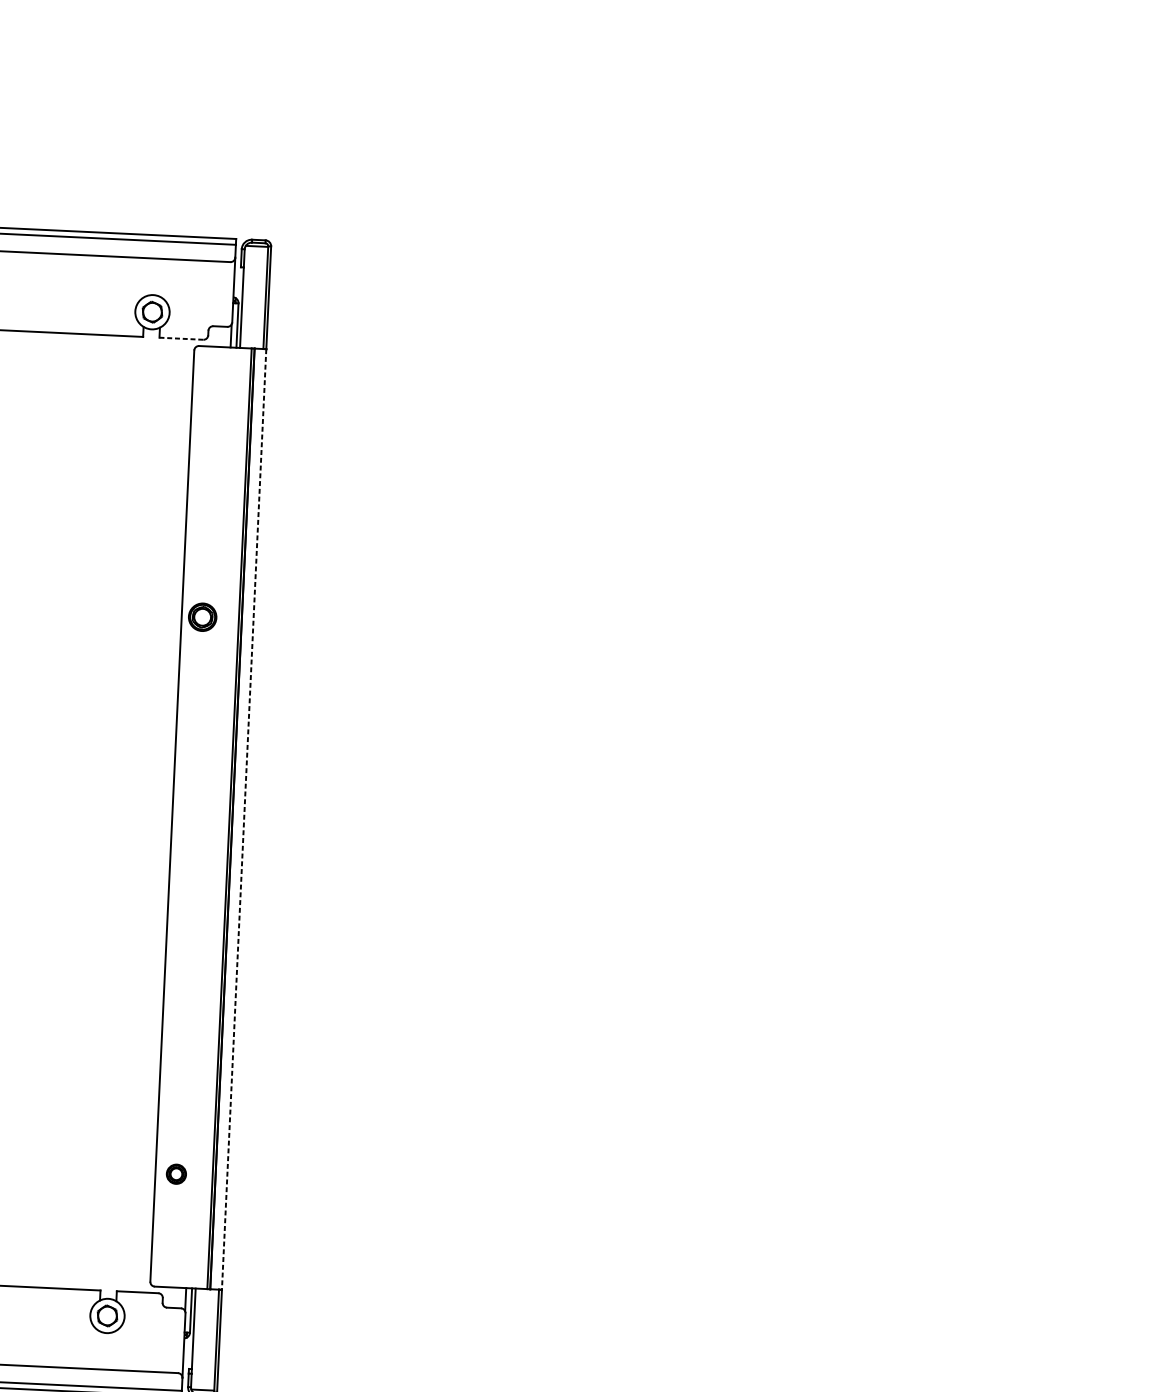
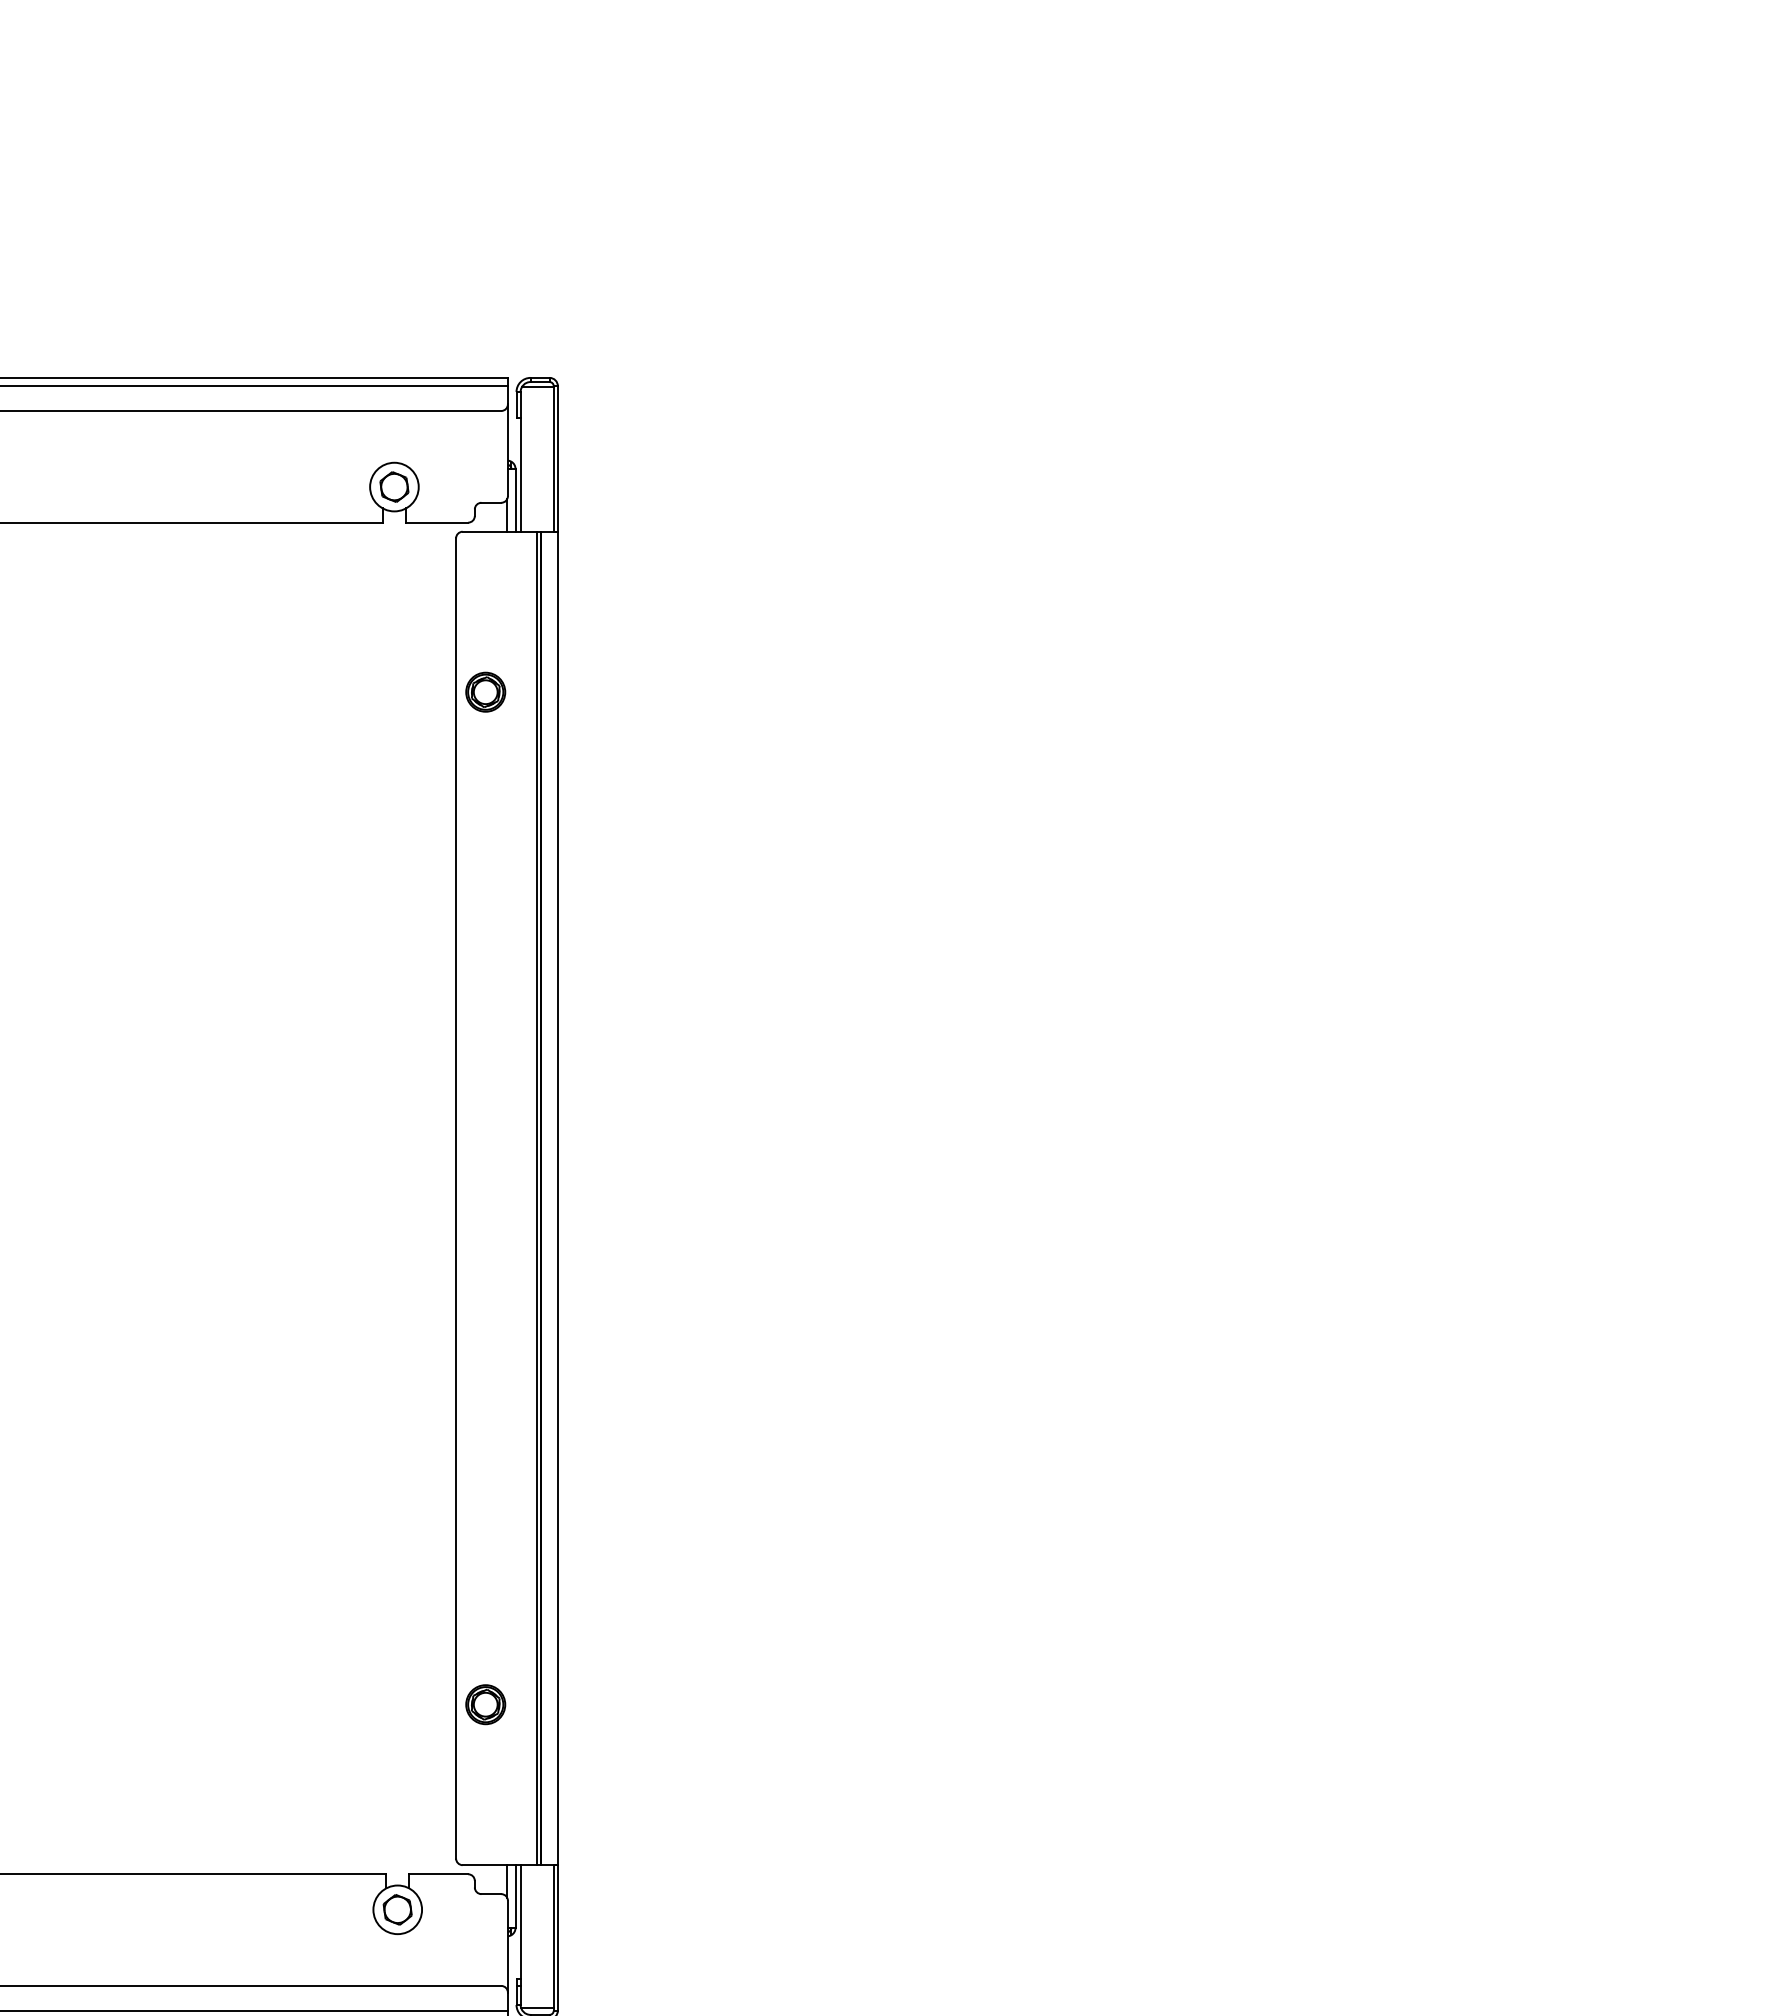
line: (181, 338) -> (437, 522), dashed -> solid
part: (202, 616) -> (485, 691), moved
line: (243, 819) -> (557, 1198), dashed -> solid
part: (176, 1174) -> (485, 1704), size x1.43

